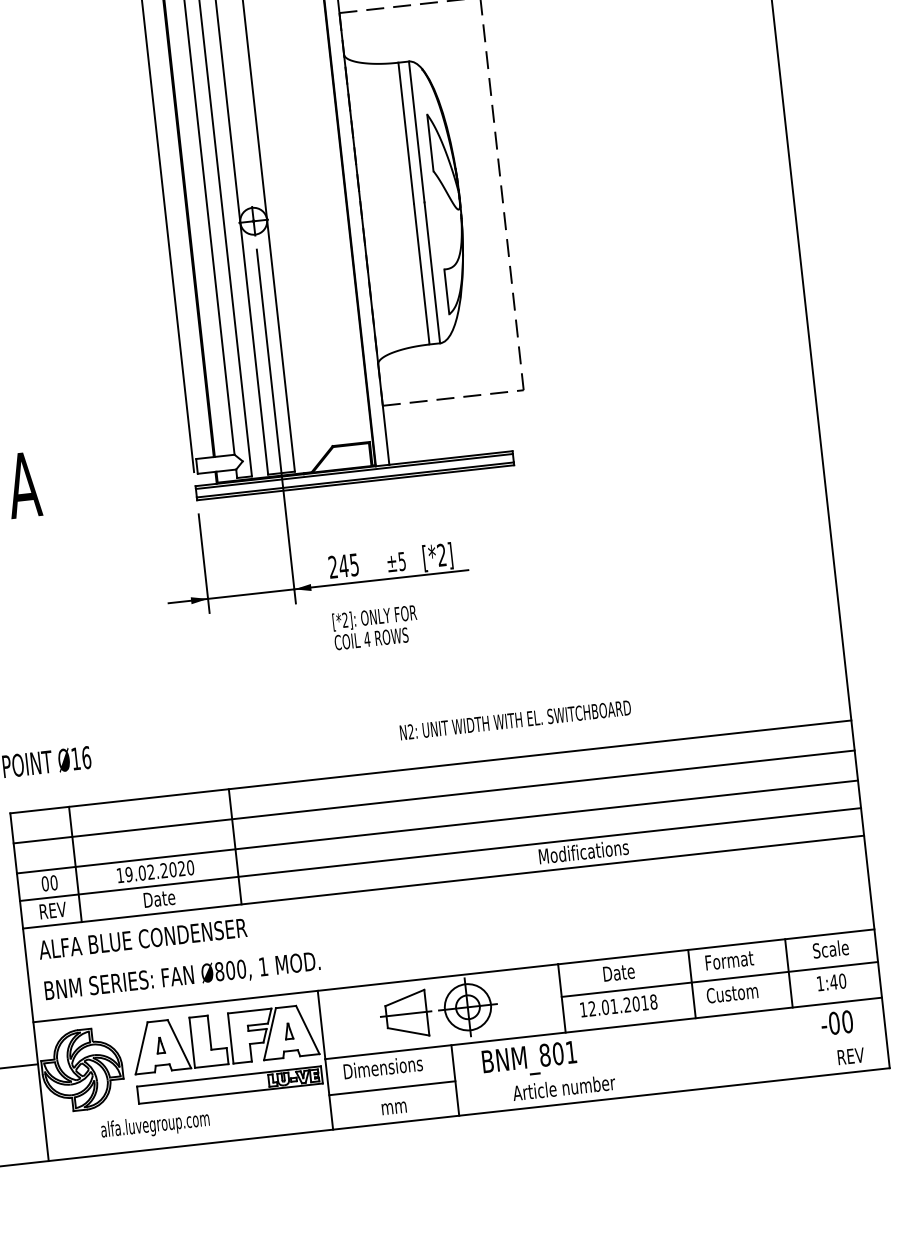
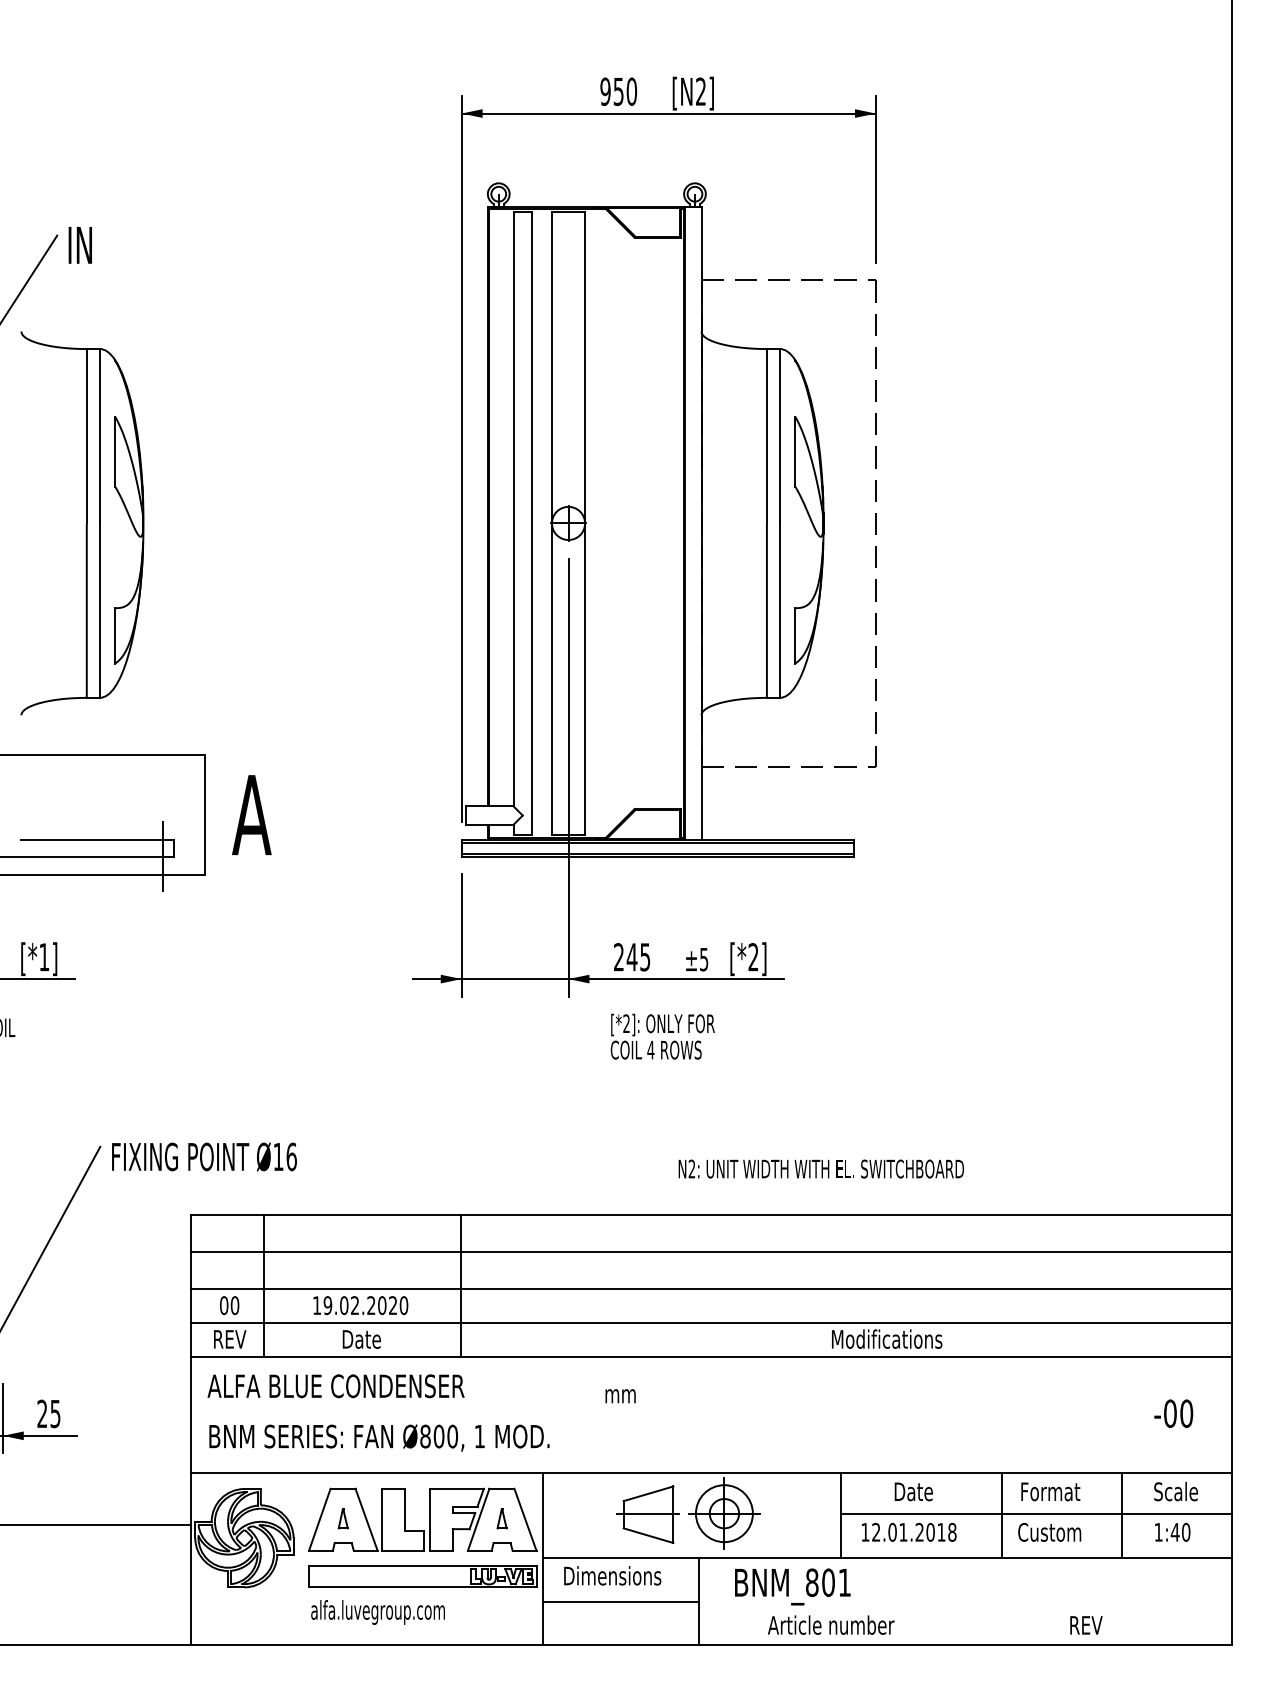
text: (836, 1022) -> (1173, 1413), moved
text: (851, 1056) -> (1086, 1625), moved
text: (394, 1108) -> (620, 1396), moved
text: (154, 1125) -> (377, 1612), moved

